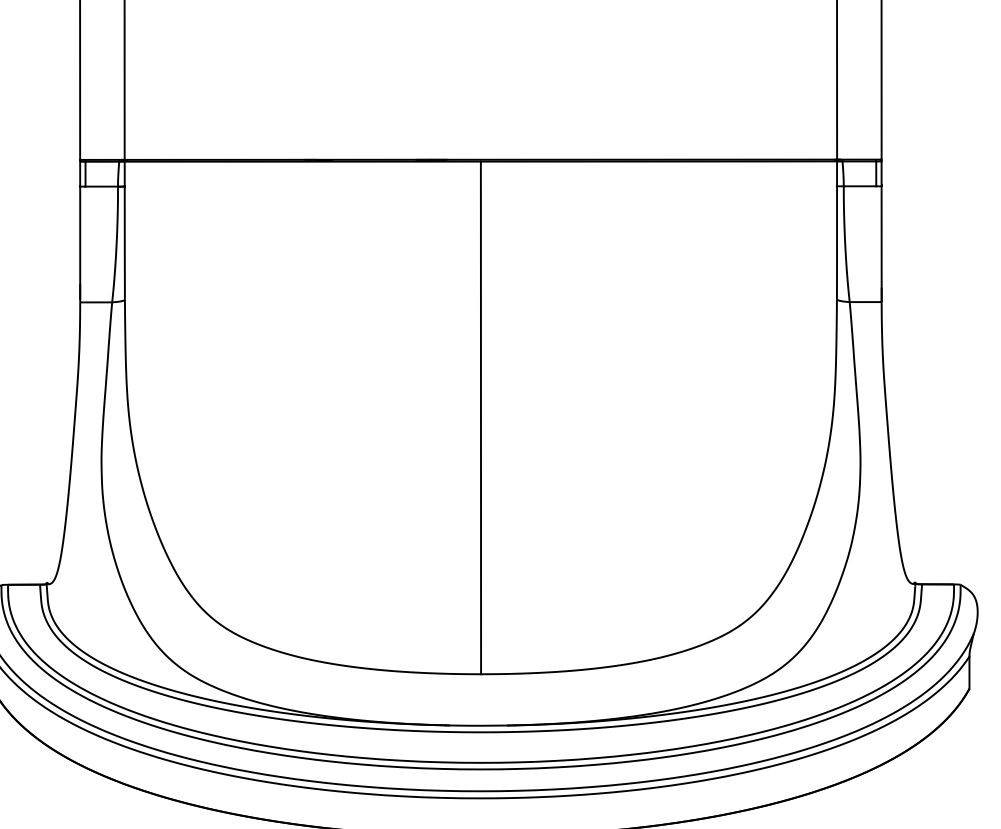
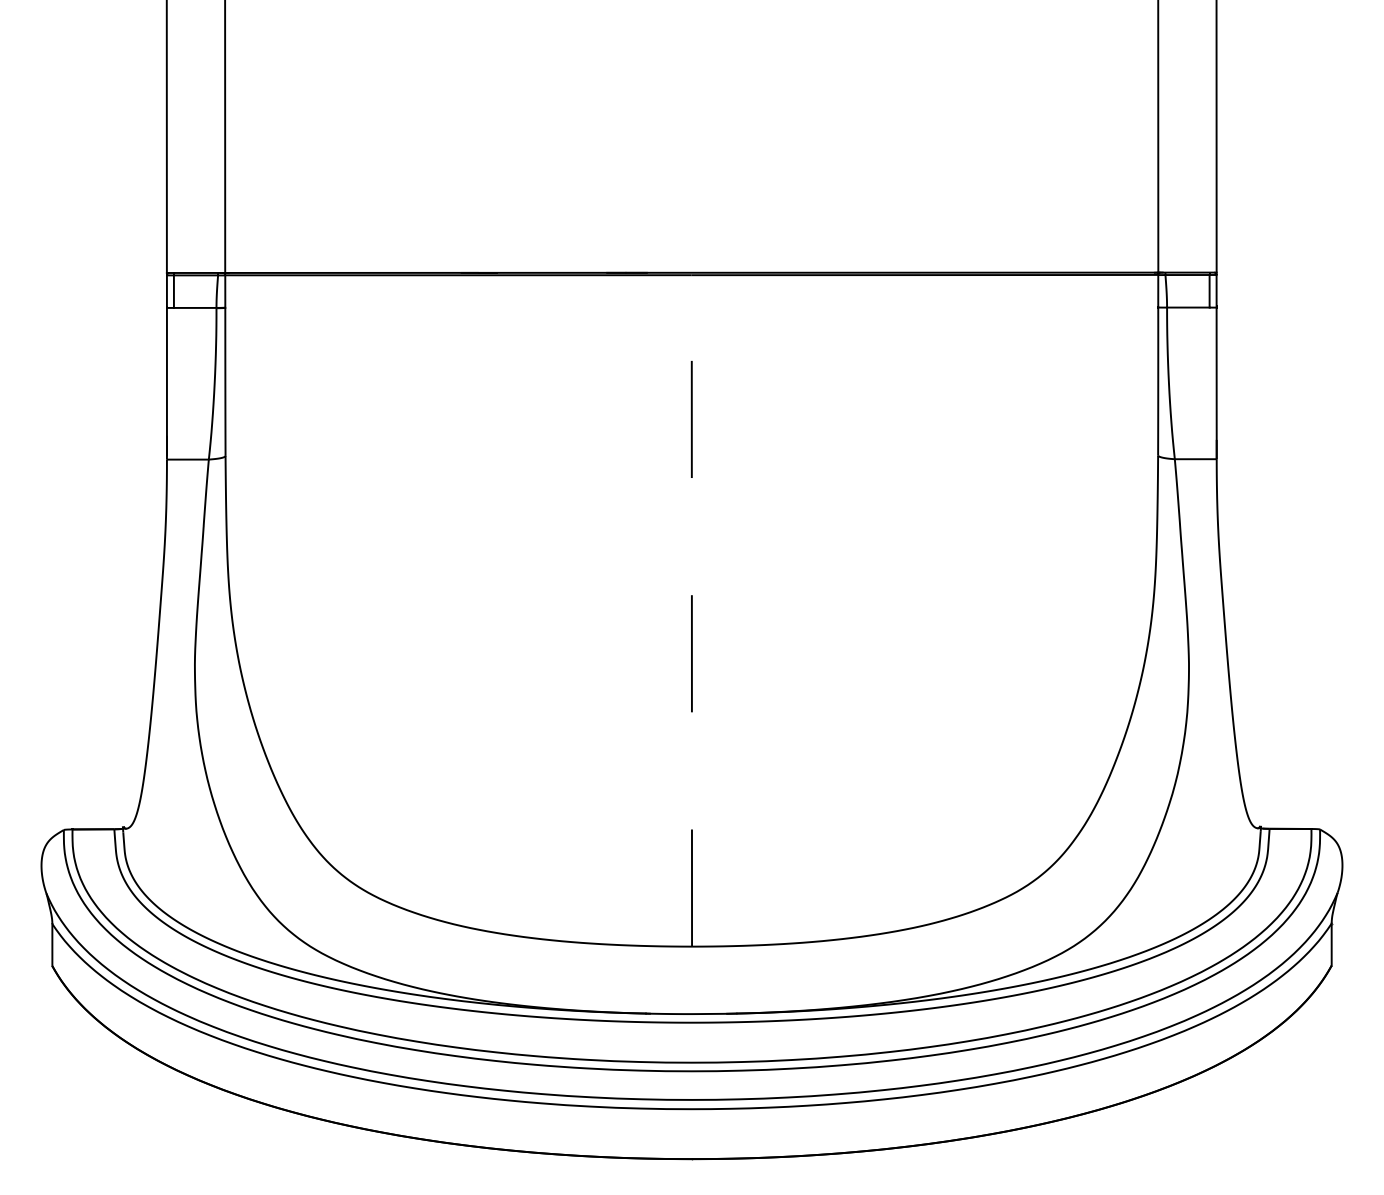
line: (480, 417) -> (691, 610), solid -> dashed

